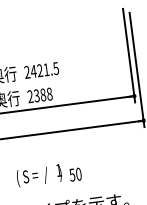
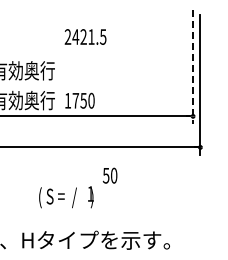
line: (129, 56) -> (193, 67), solid -> dashed
text: (41, 70) -> (85, 36), moved
text: (39, 95) -> (79, 100), 2388 -> 1750
text: (75, 174) -> (109, 175), moved

